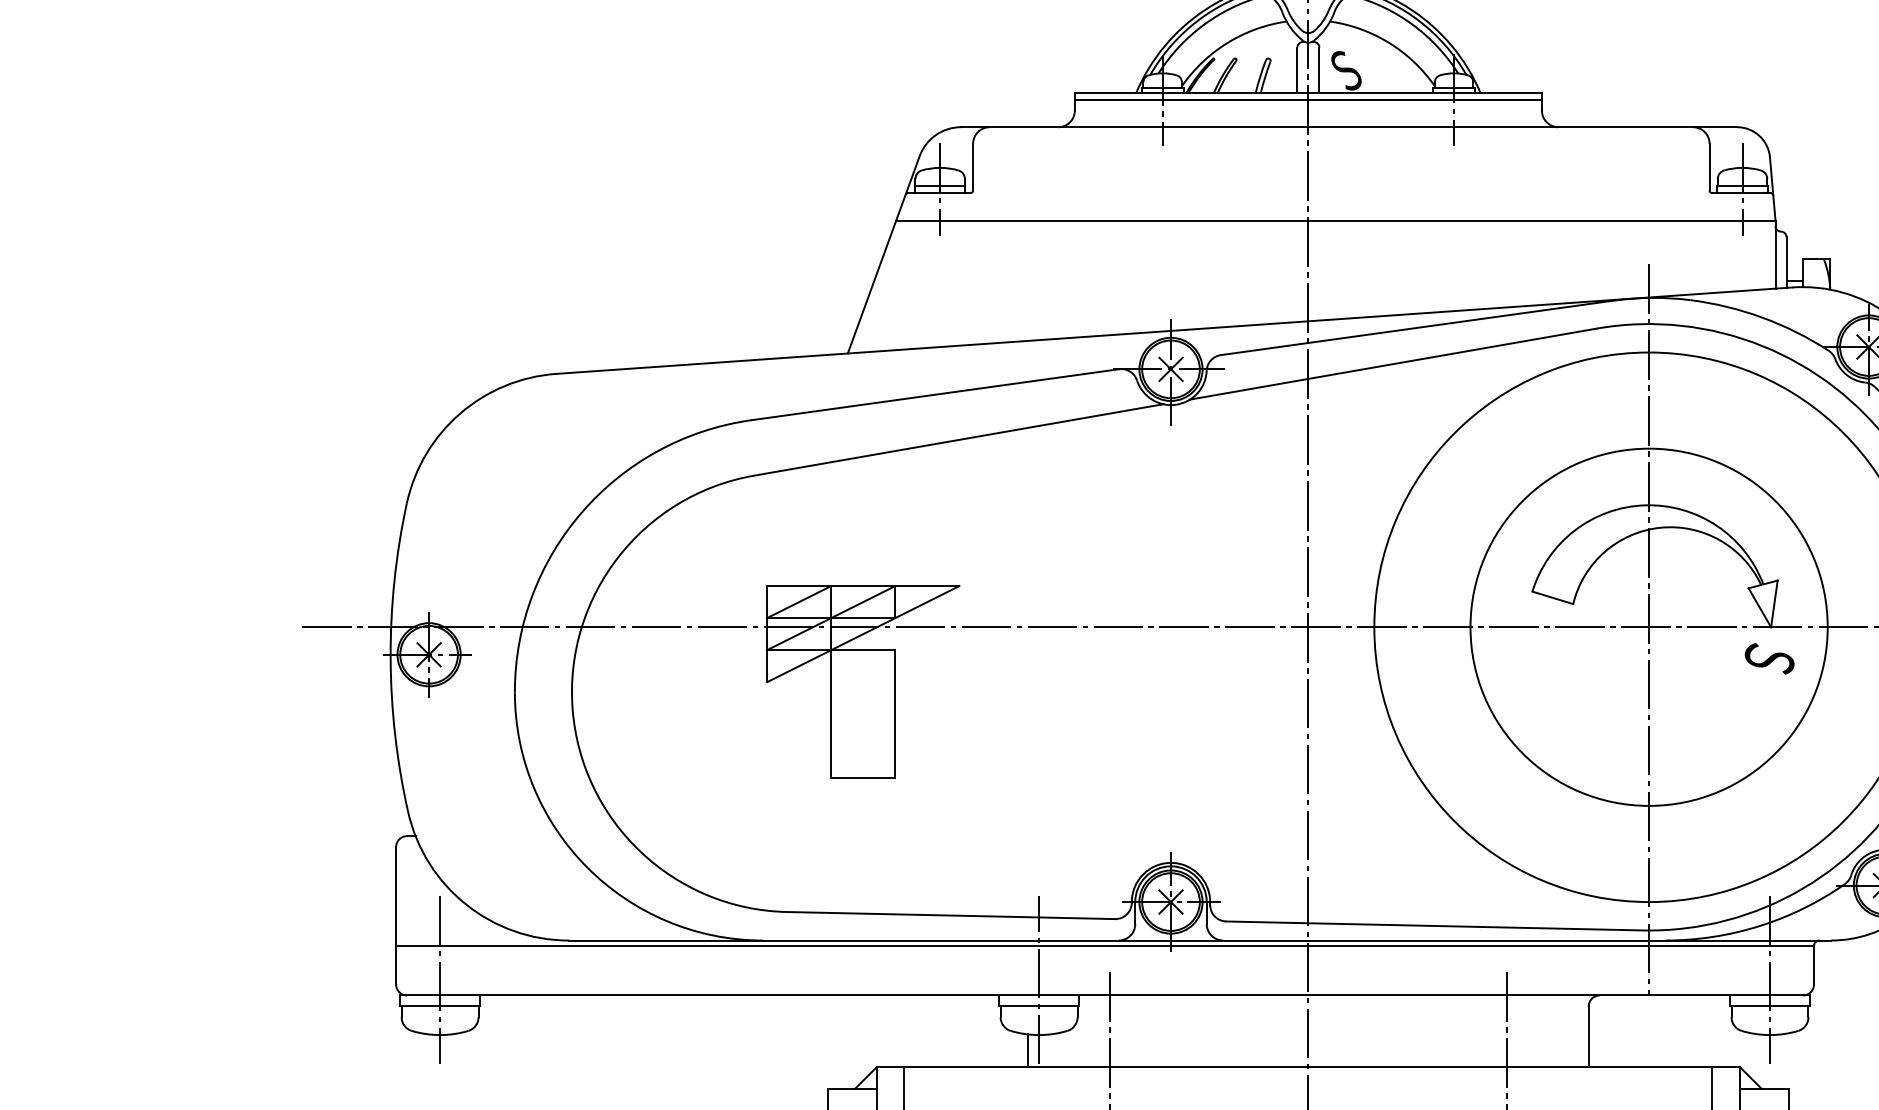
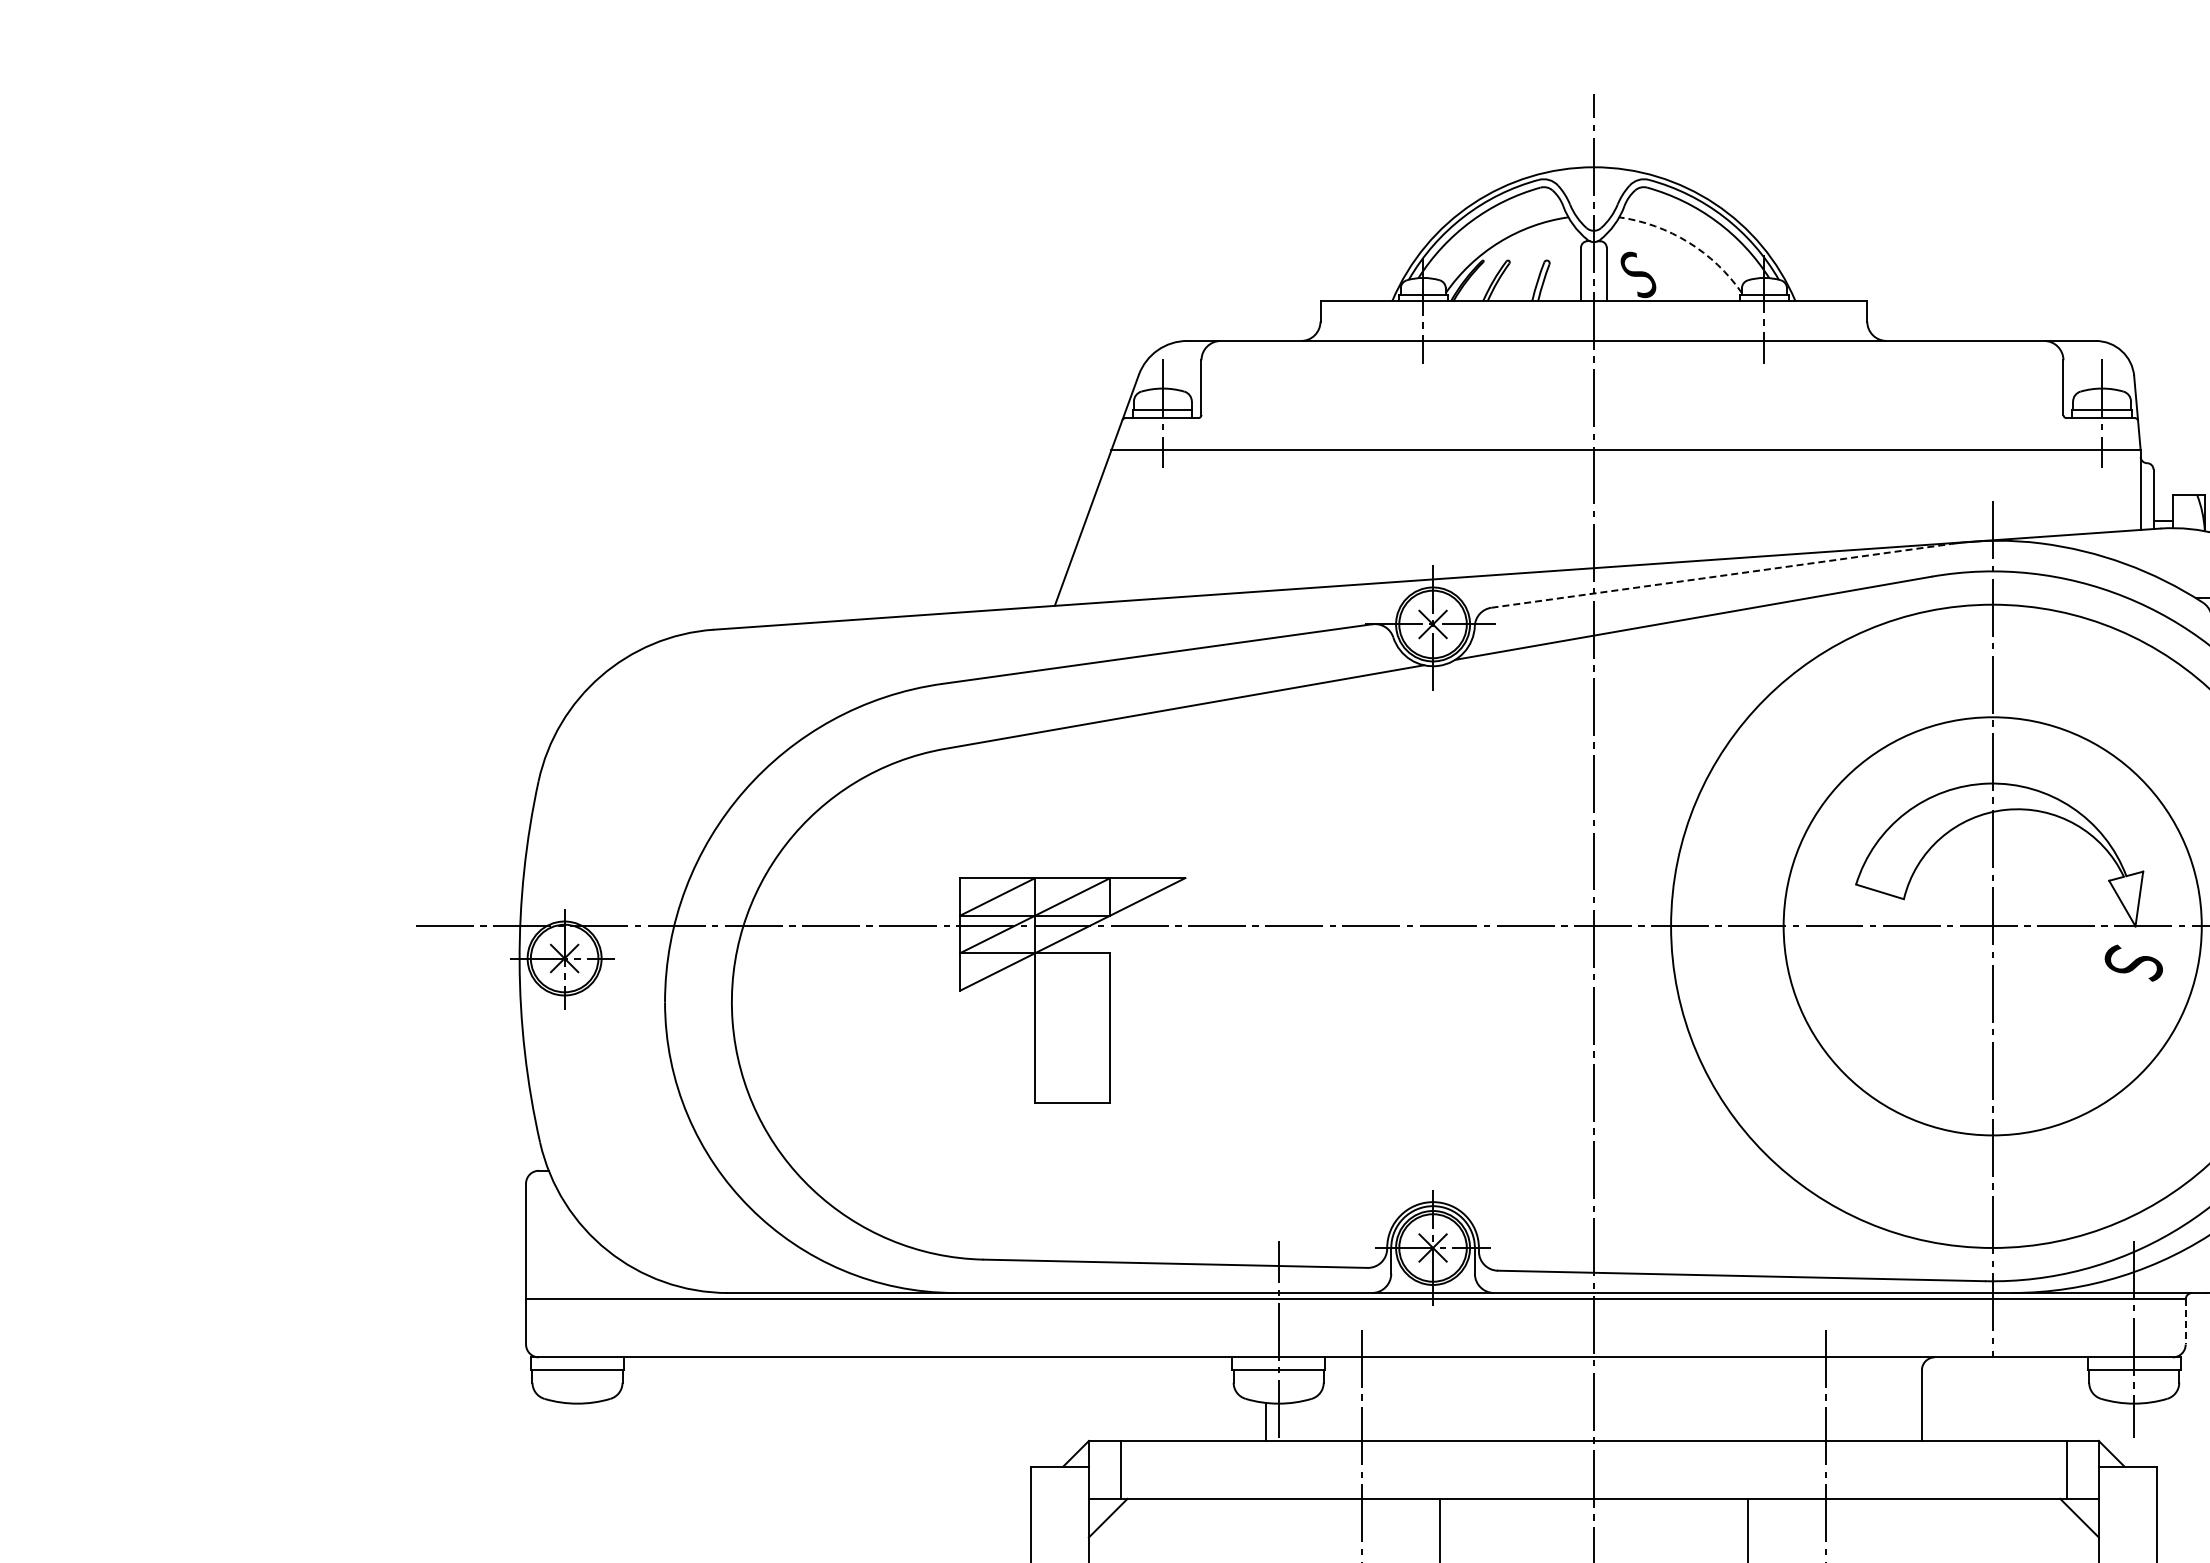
arc: (1389, 43) -> (1688, 242), solid -> dashed
line: (1308, 99) -> (1593, 308), removed
line: (1417, 327) -> (1721, 575), solid -> dashed
line: (1813, 964) -> (2185, 1321), solid -> dashed
line: (440, 979) -> (577, 1338), removed

